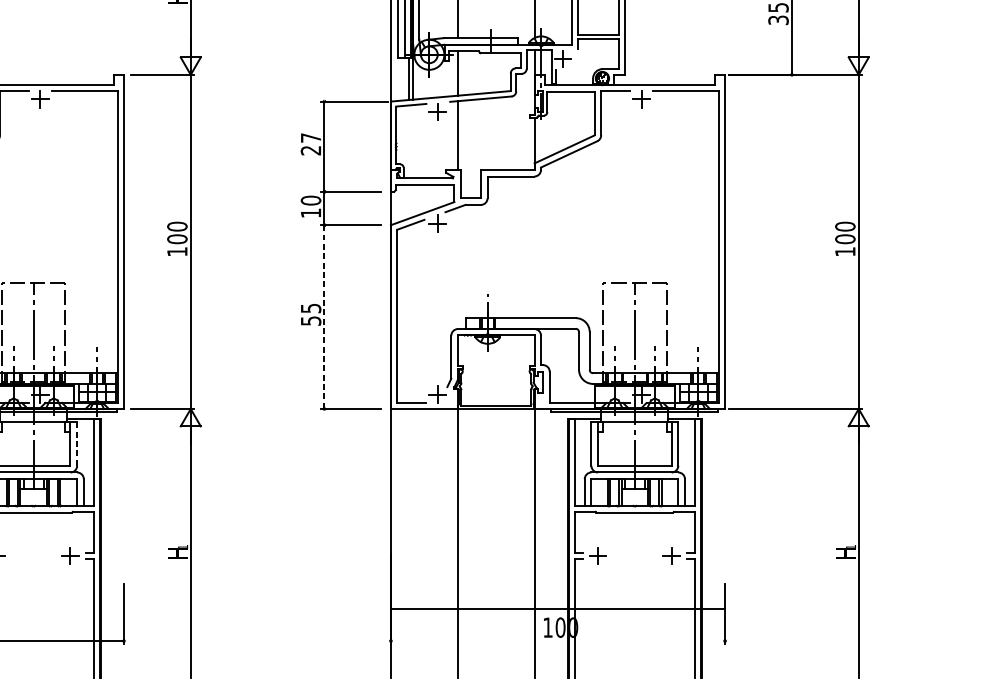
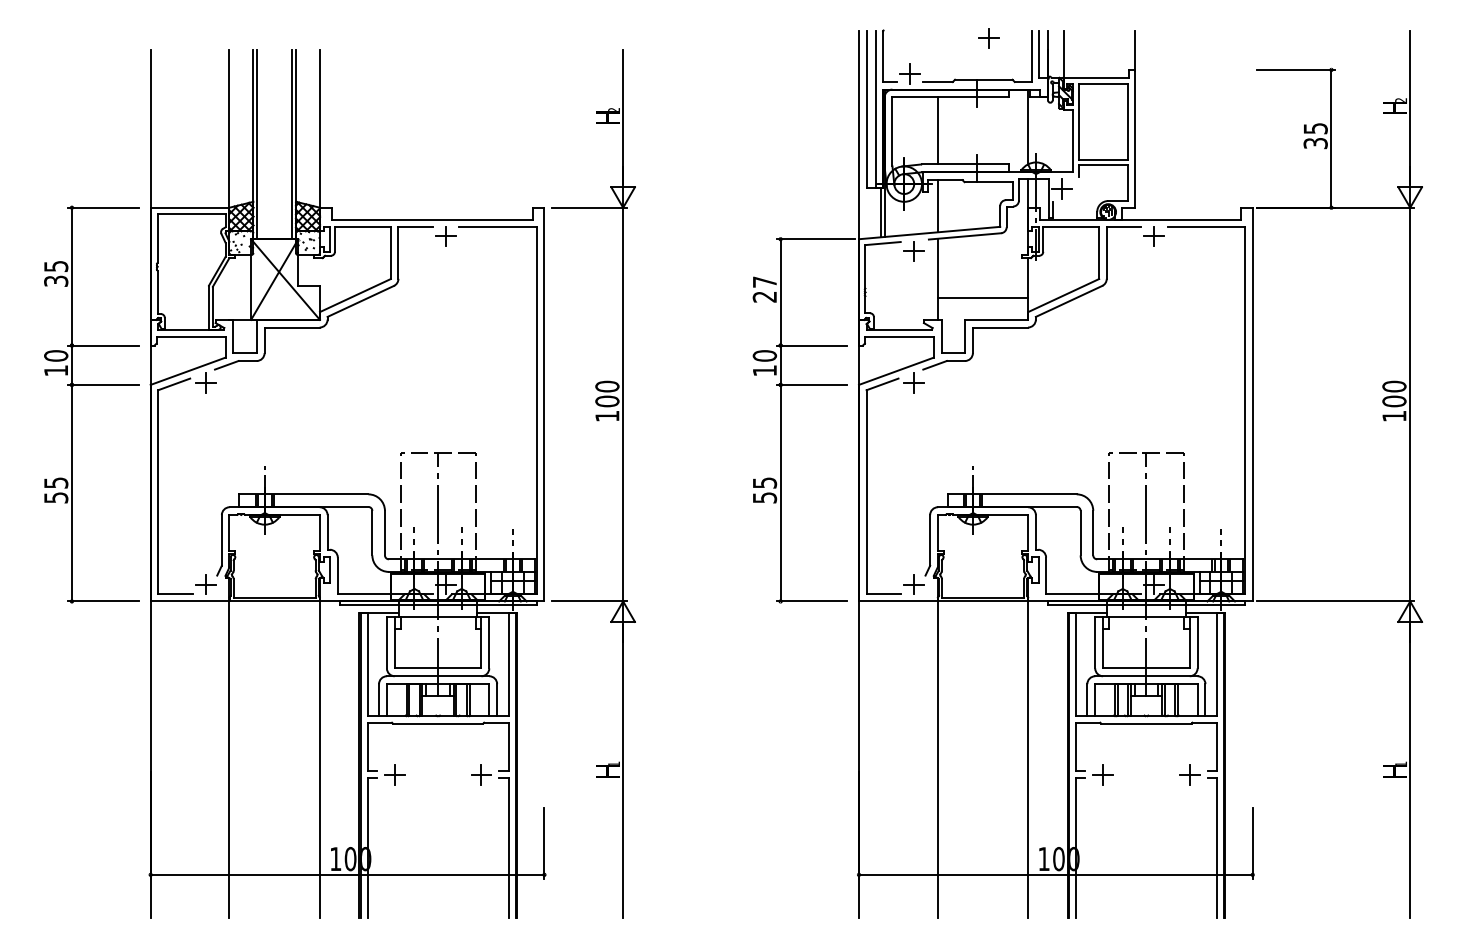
line: (495, 151) -> (982, 298), added
line: (324, 317) -> (780, 493), dashed -> solid
line: (77, 443) -> (489, 642), dashed -> solid
line: (557, 608) -> (1055, 874), moved

